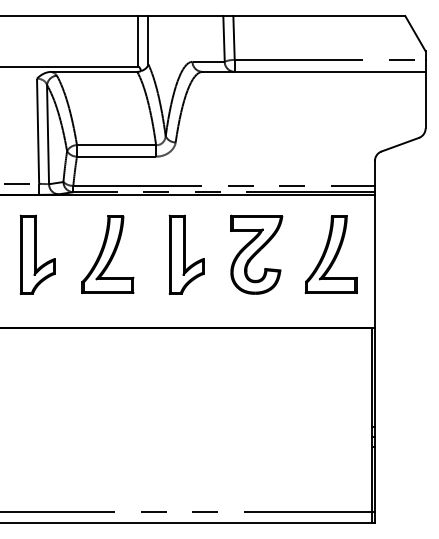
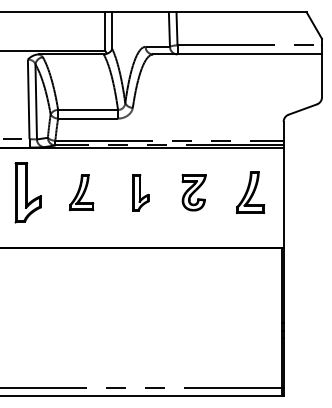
part: (107, 254) -> (81, 192), size x0.6
part: (186, 254) -> (141, 192), size x0.6
part: (256, 254) -> (194, 192), size x0.6
part: (330, 254) -> (250, 192), size x0.7

